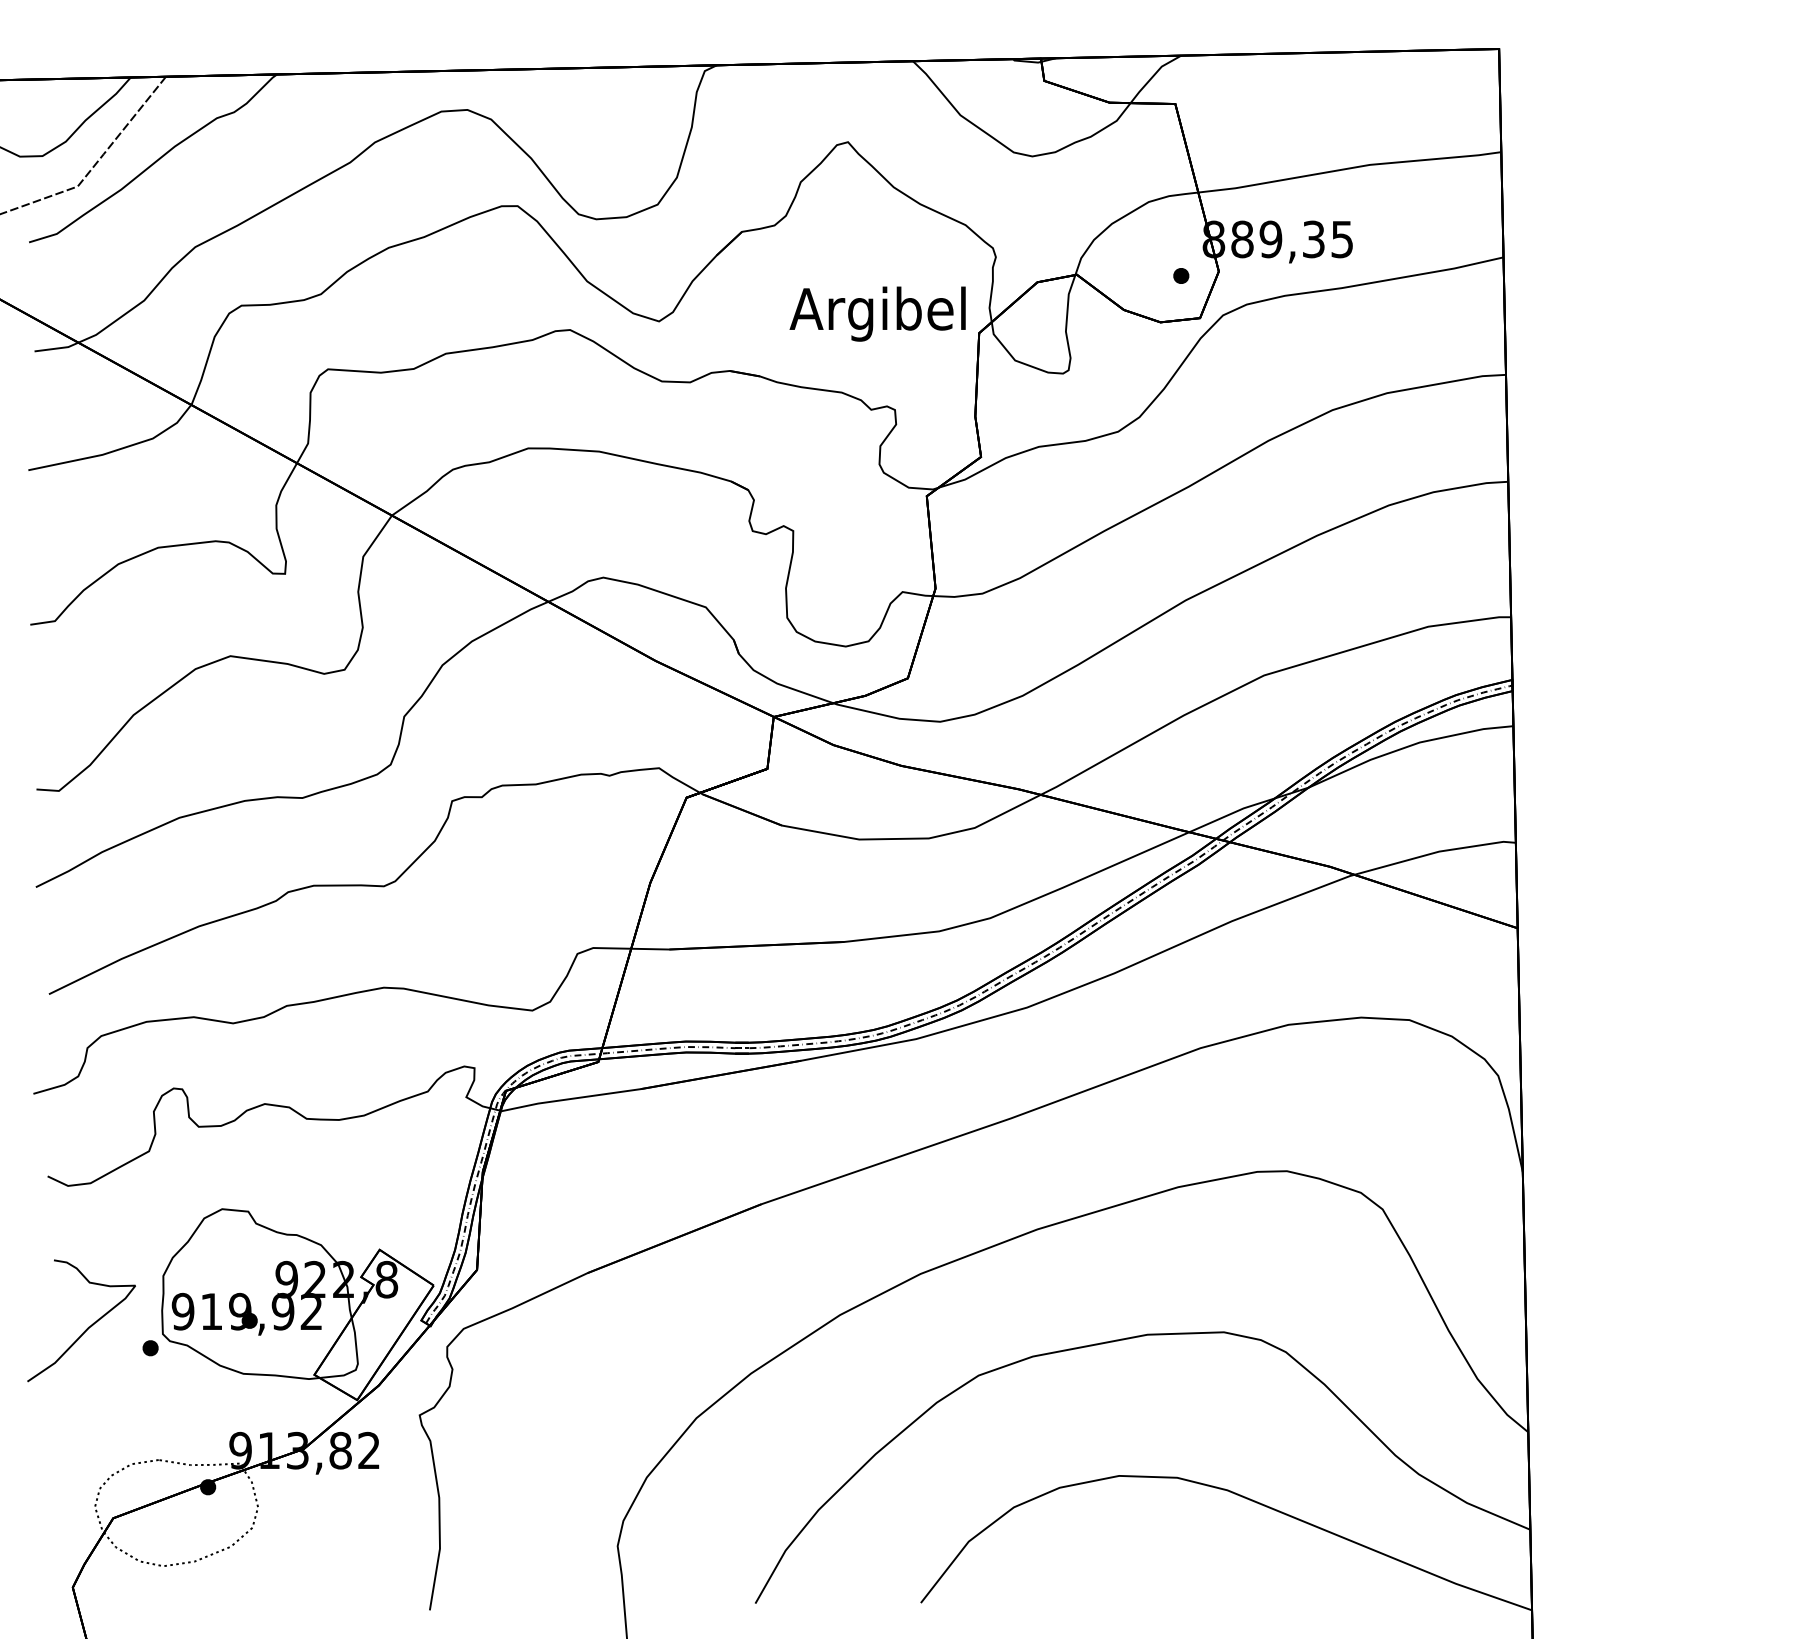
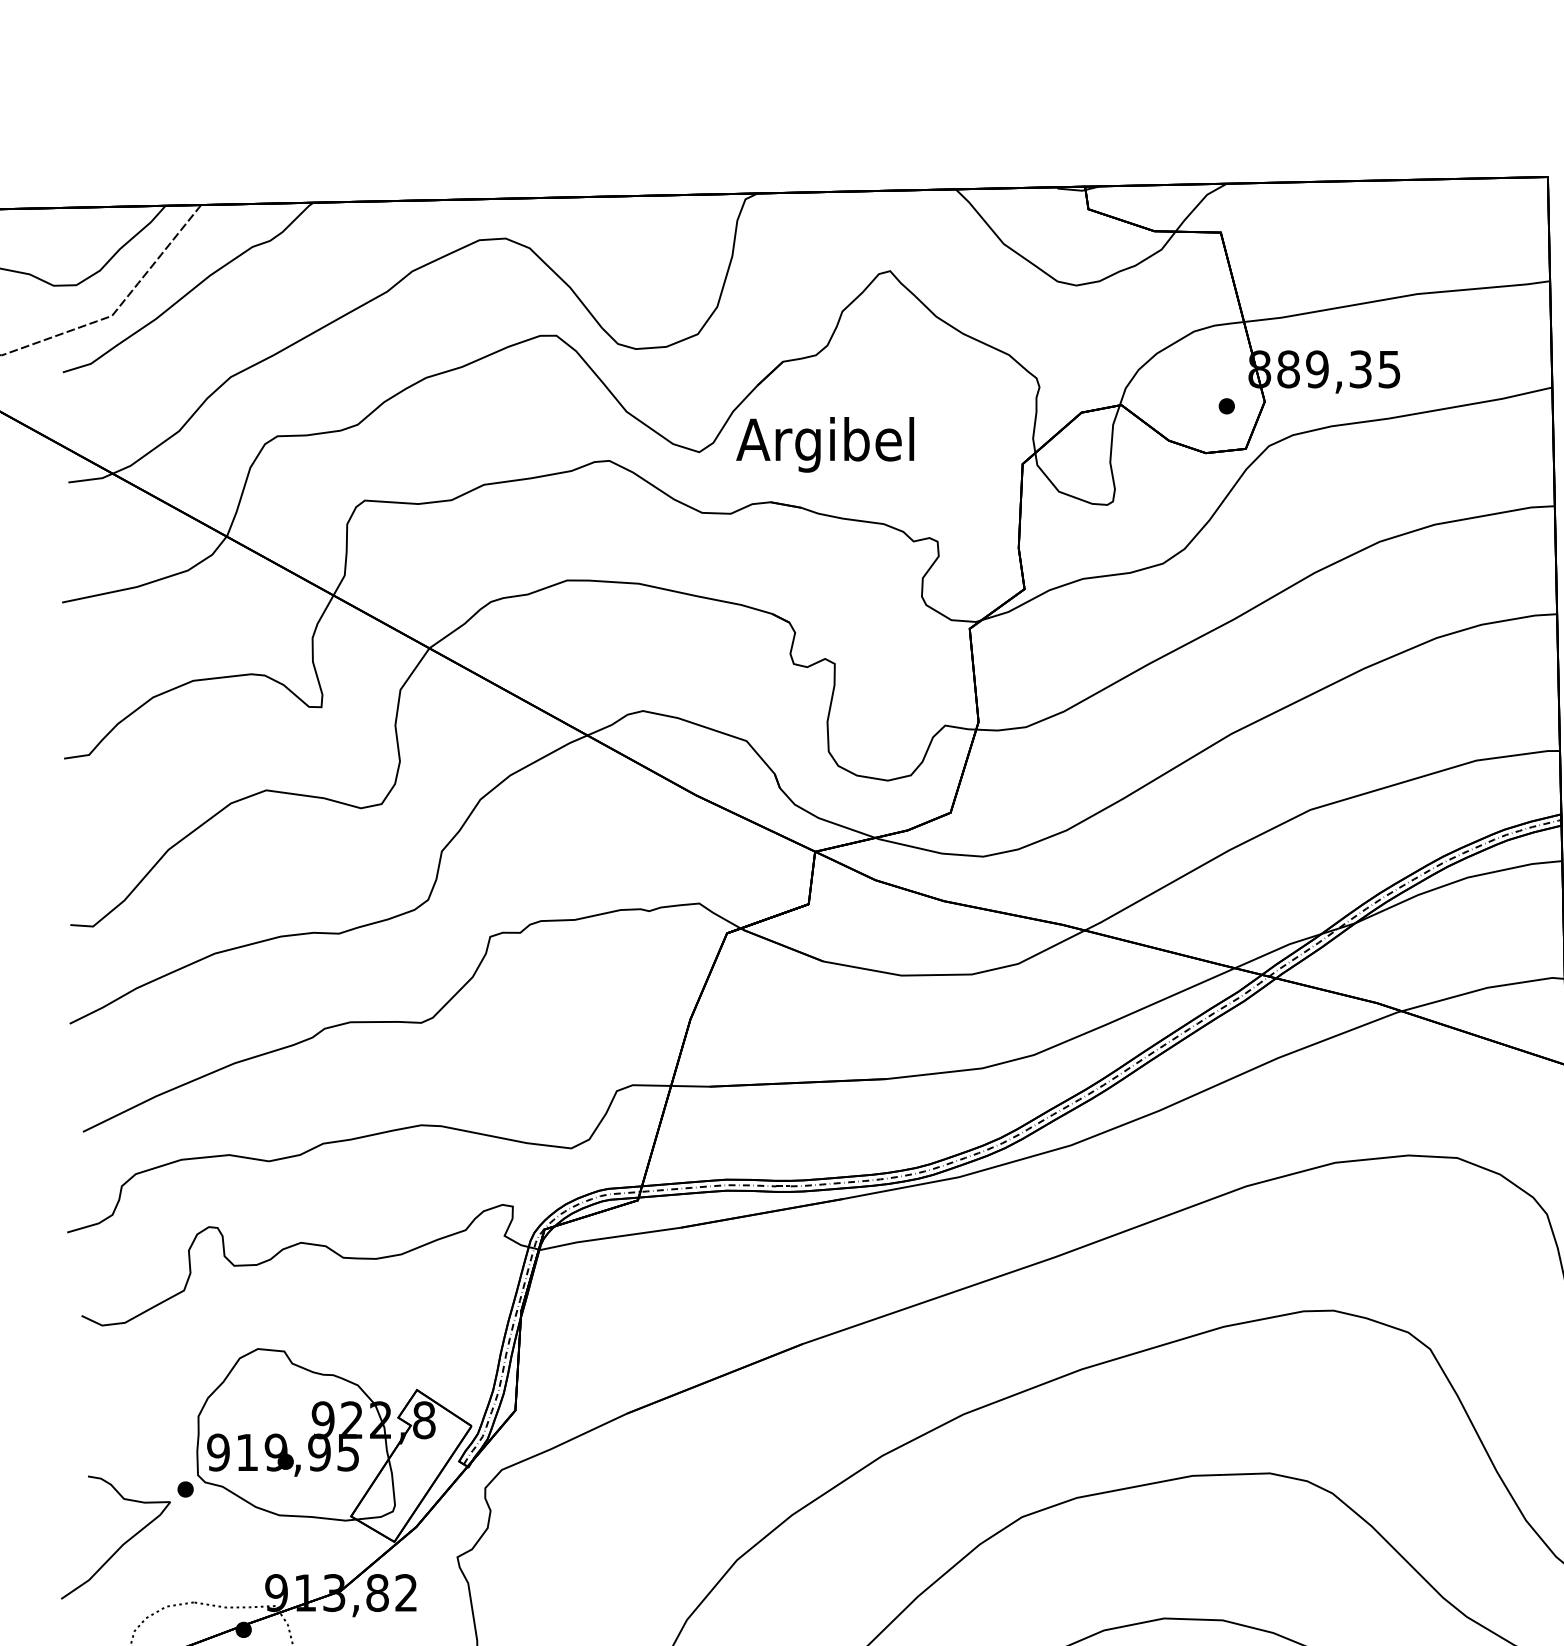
text: (877, 313) -> (824, 444), moved
text: (311, 1311) -> (348, 1452), 919,92 -> 919,95
curve: (88, 1326) -> (122, 1543), moved

